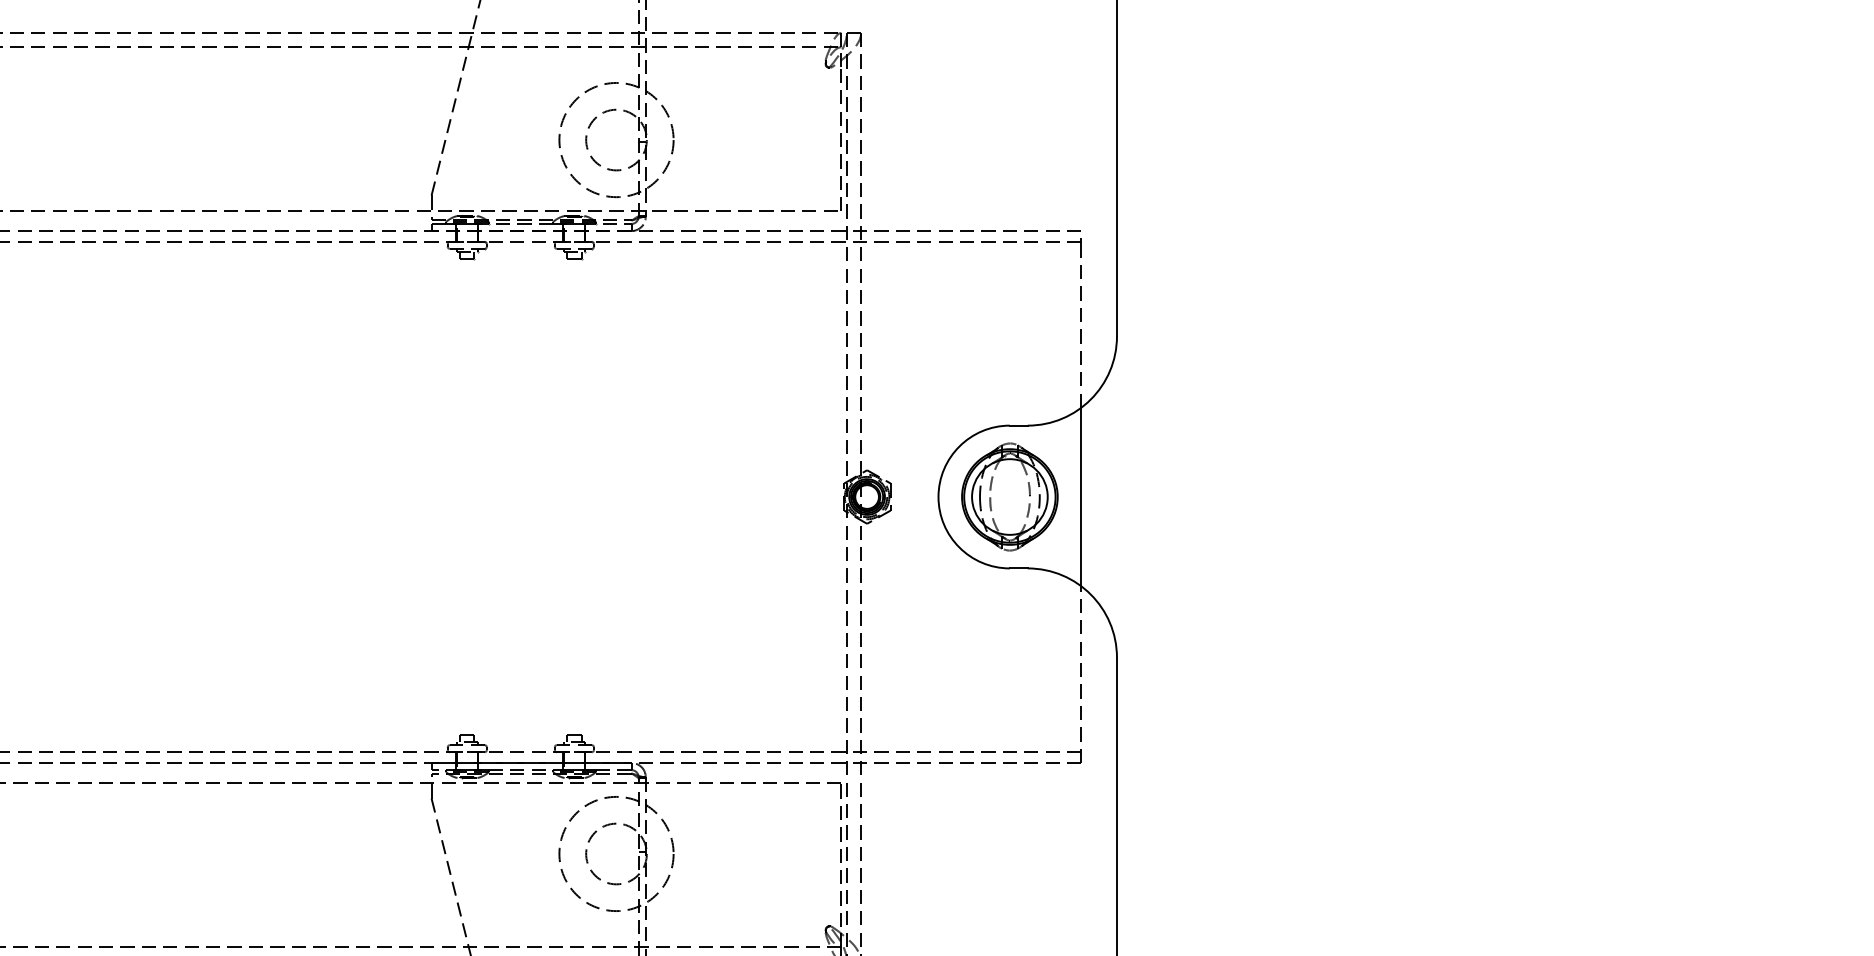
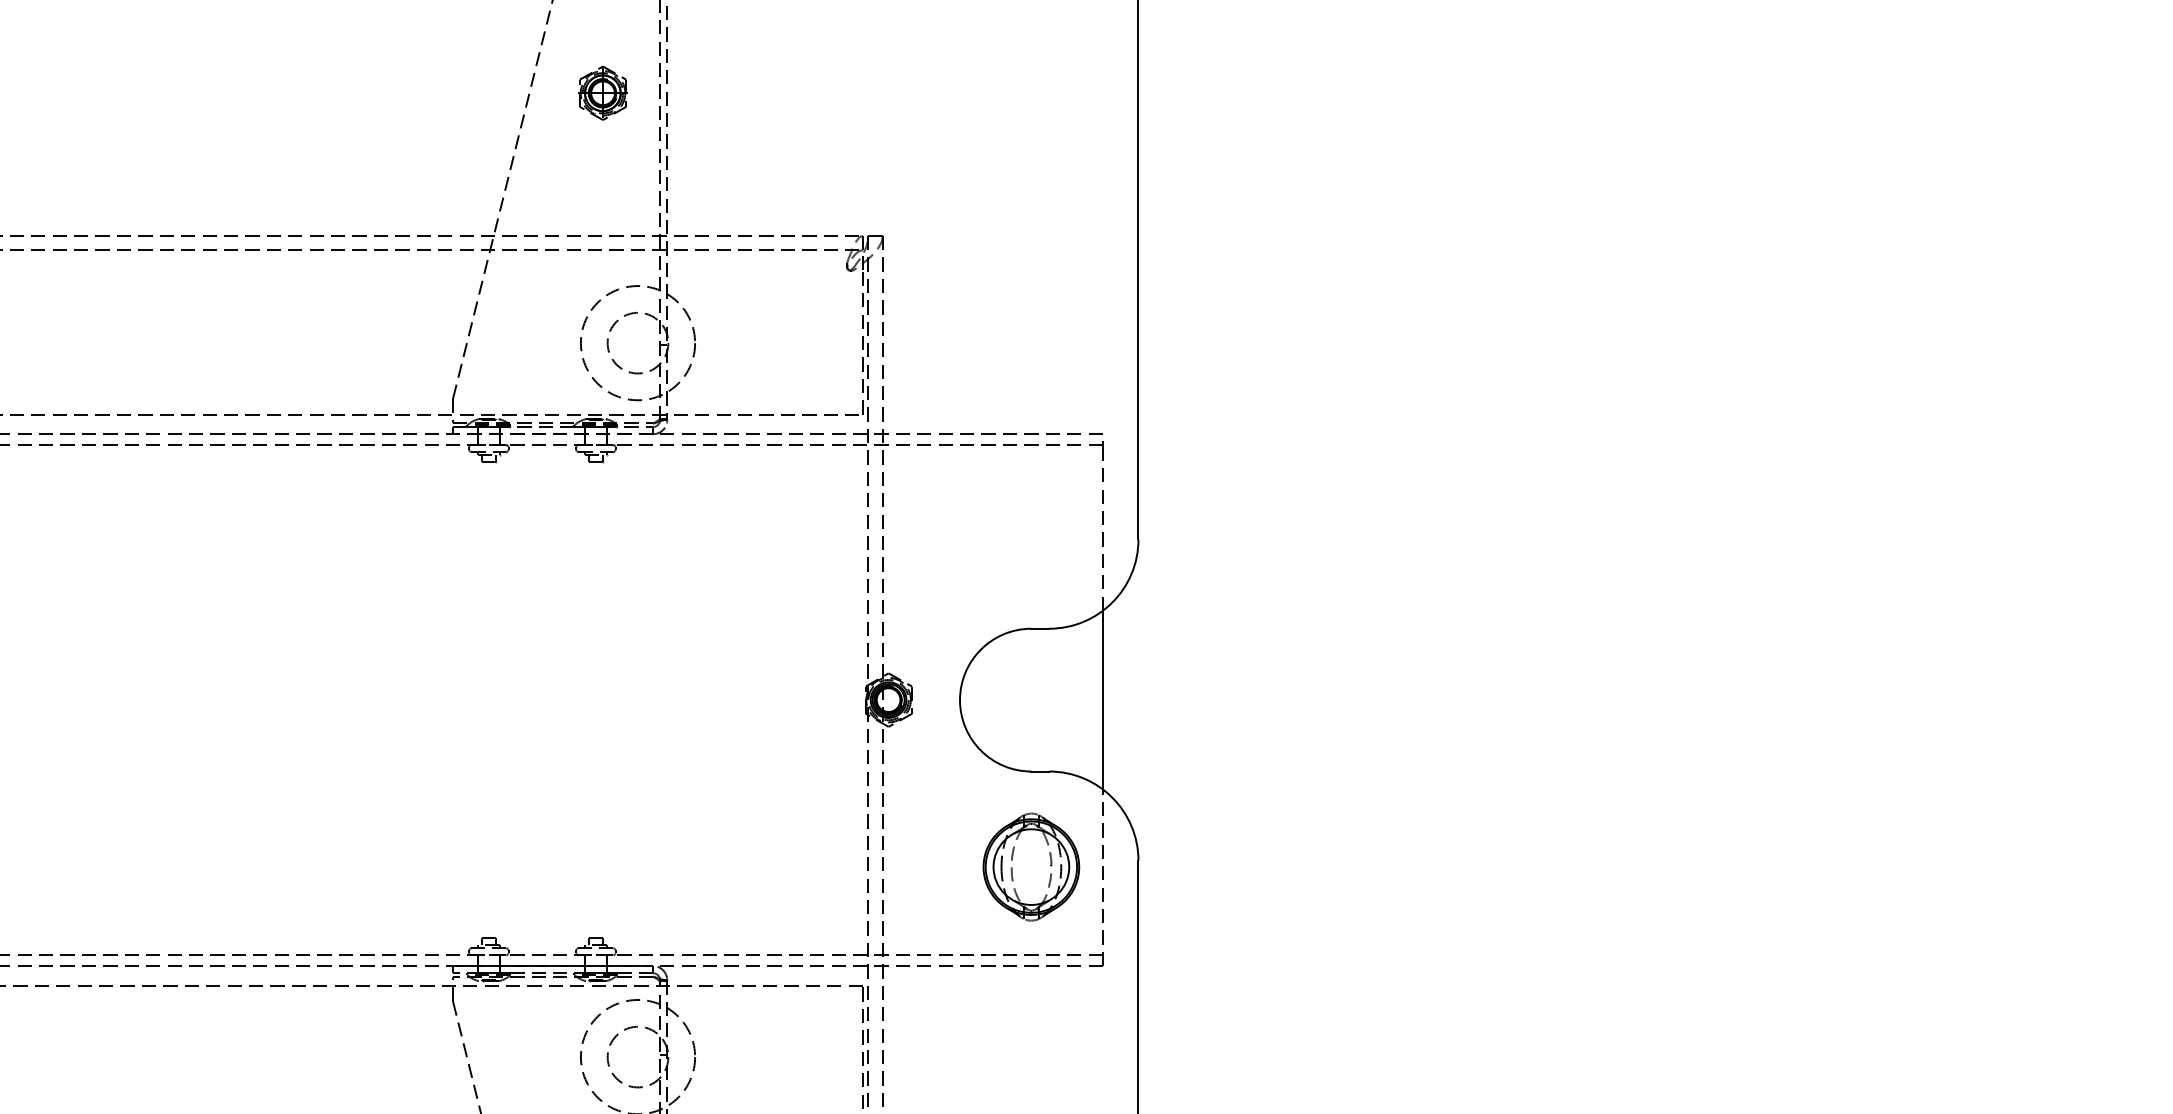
part: (1010, 496) -> (1031, 866), moved

